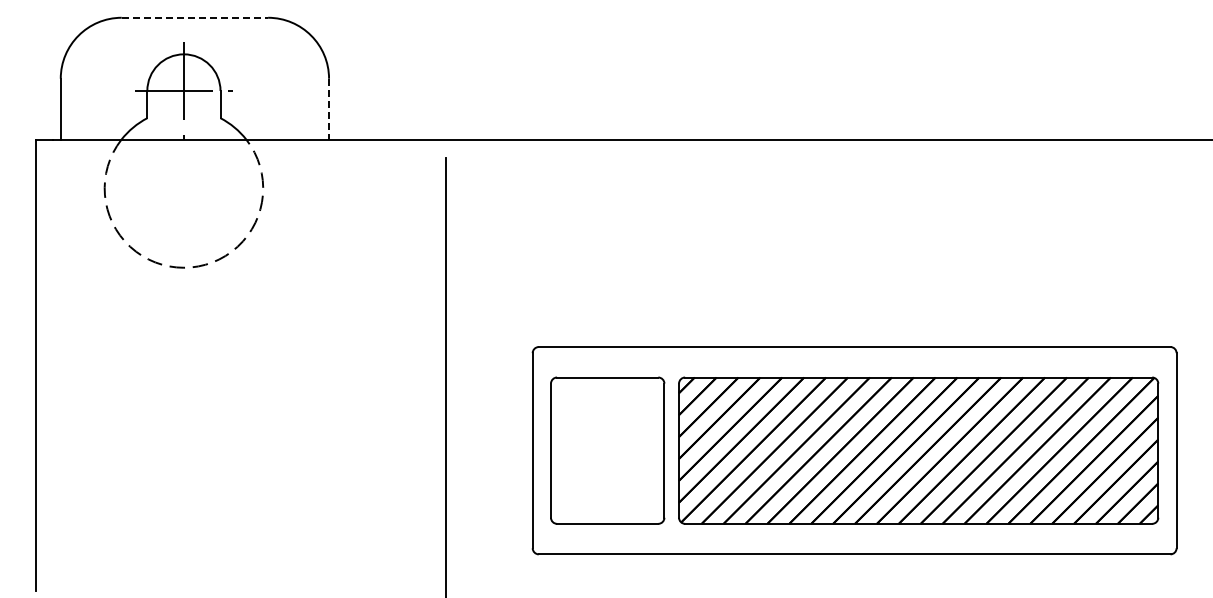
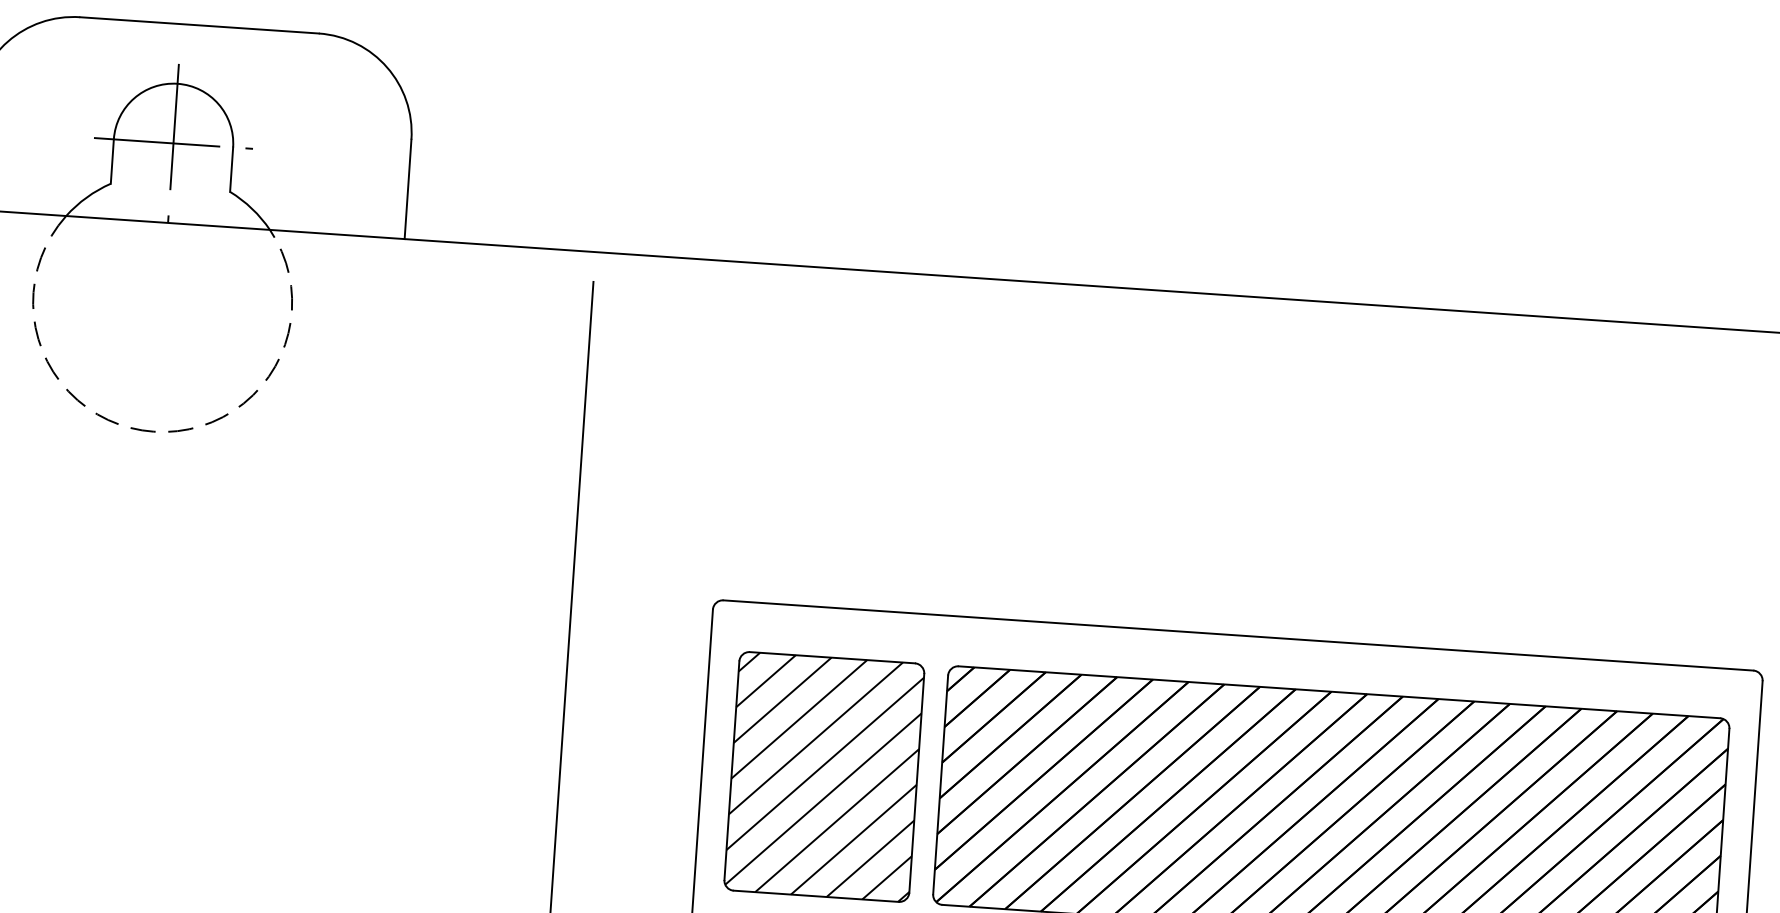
line: (195, 17) -> (200, 24), dashed -> solid
line: (329, 109) -> (408, 189), dashed -> solid
hatch: (607, 450) -> (824, 776), added

